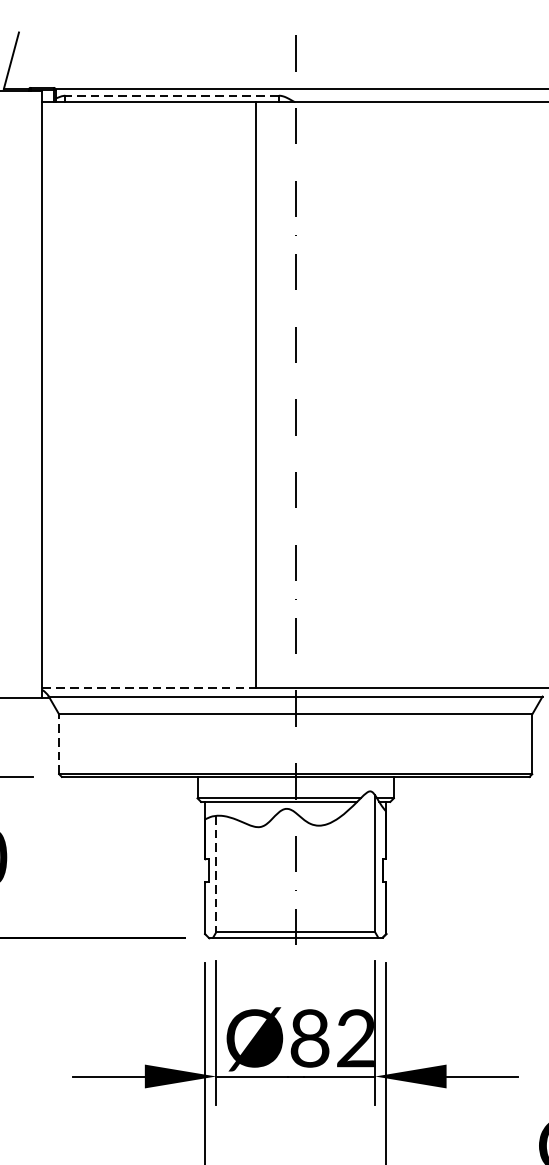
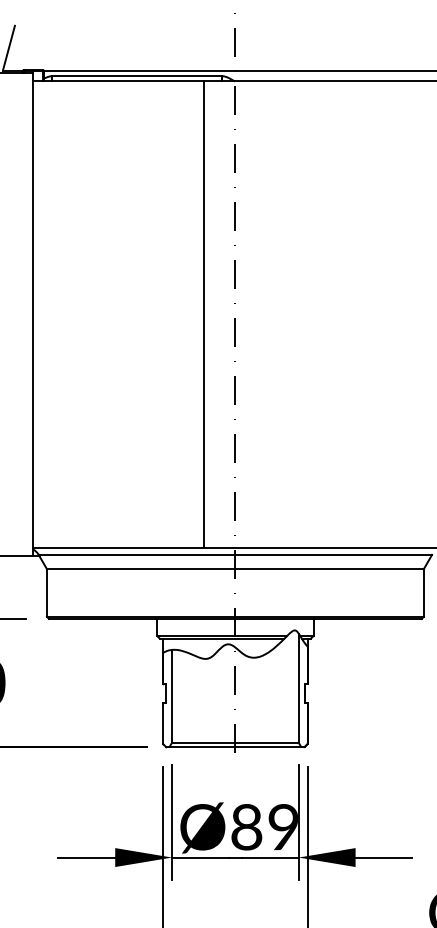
line: (171, 96) -> (136, 76), dashed -> solid
line: (150, 687) -> (119, 547), dashed -> solid
line: (58, 743) -> (46, 592), dashed -> solid
line: (216, 874) -> (172, 696), dashed -> solid
text: (354, 1038) -> (282, 827), Ø82 -> Ø89

